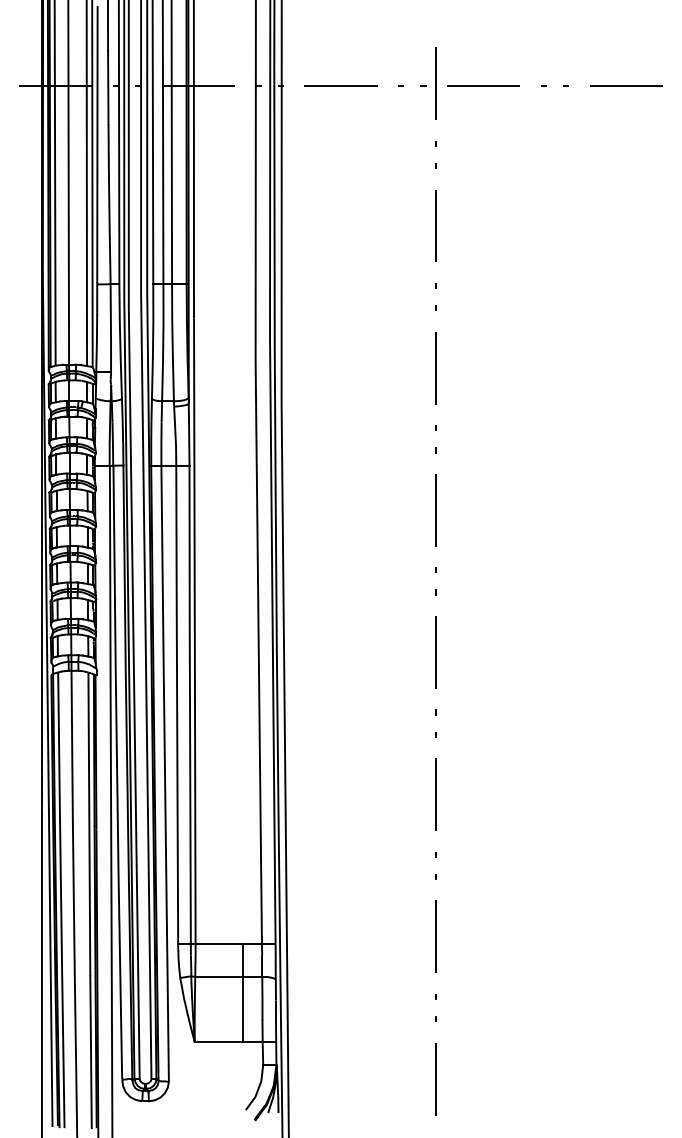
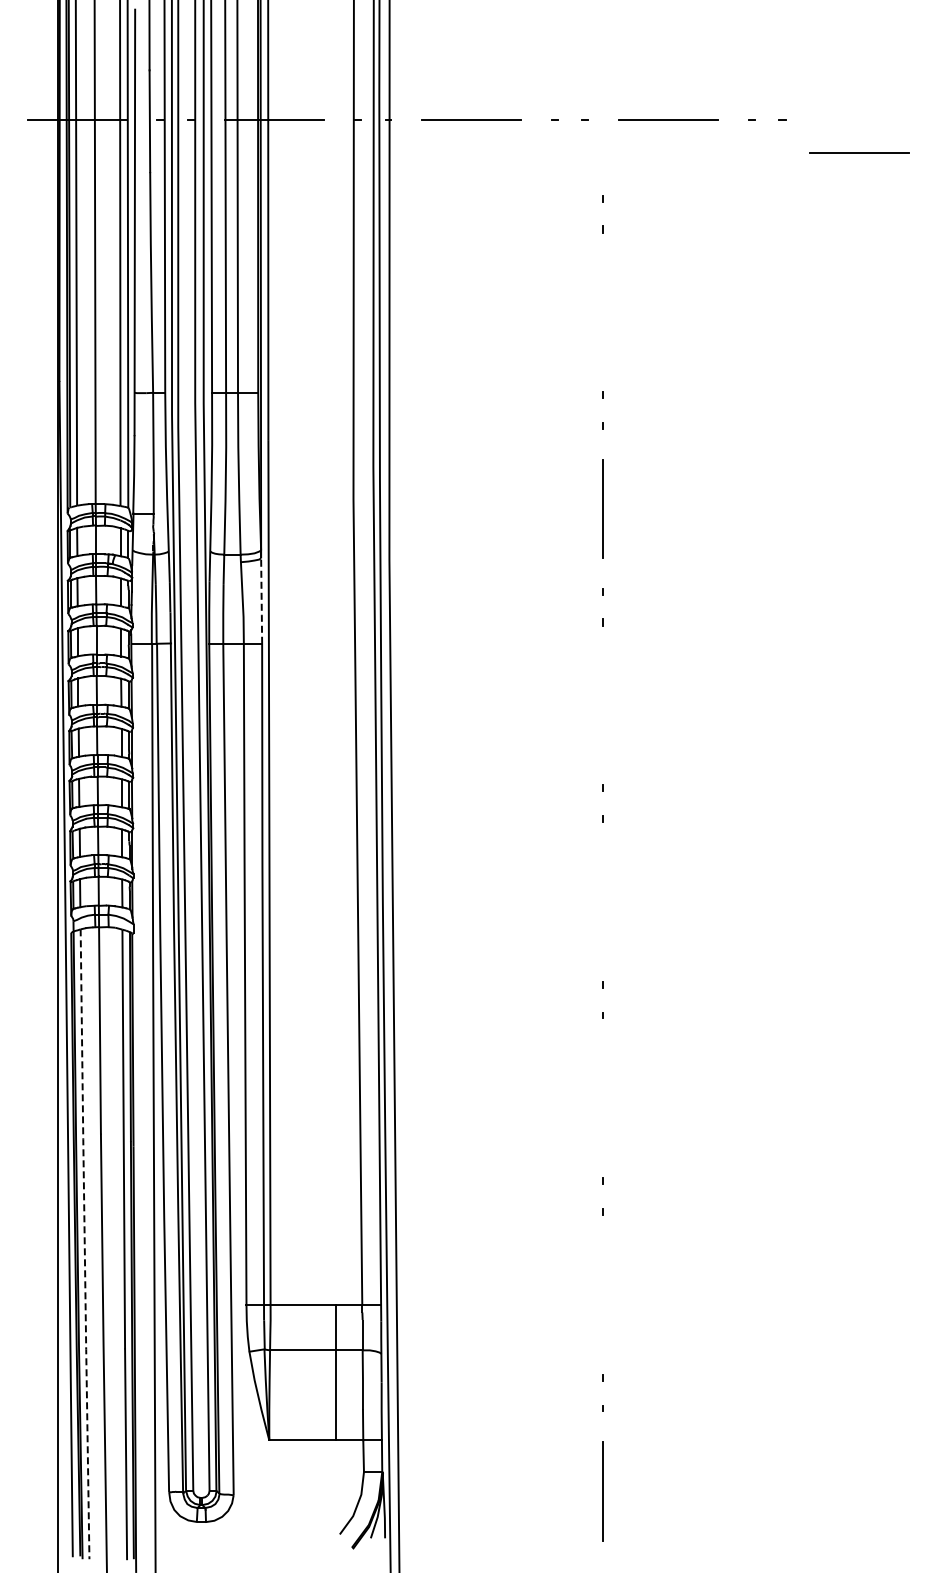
line: (436, 83) -> (603, 115), removed
line: (626, 86) -> (859, 152), moved
line: (436, 226) -> (603, 312), removed
line: (189, 435) -> (261, 601), solid -> dashed
line: (436, 510) -> (603, 705), removed
line: (435, 652) -> (602, 901), removed
line: (436, 794) -> (603, 1098), removed
line: (60, 900) -> (84, 1244), solid -> dashed
line: (436, 936) -> (603, 1294), removed

